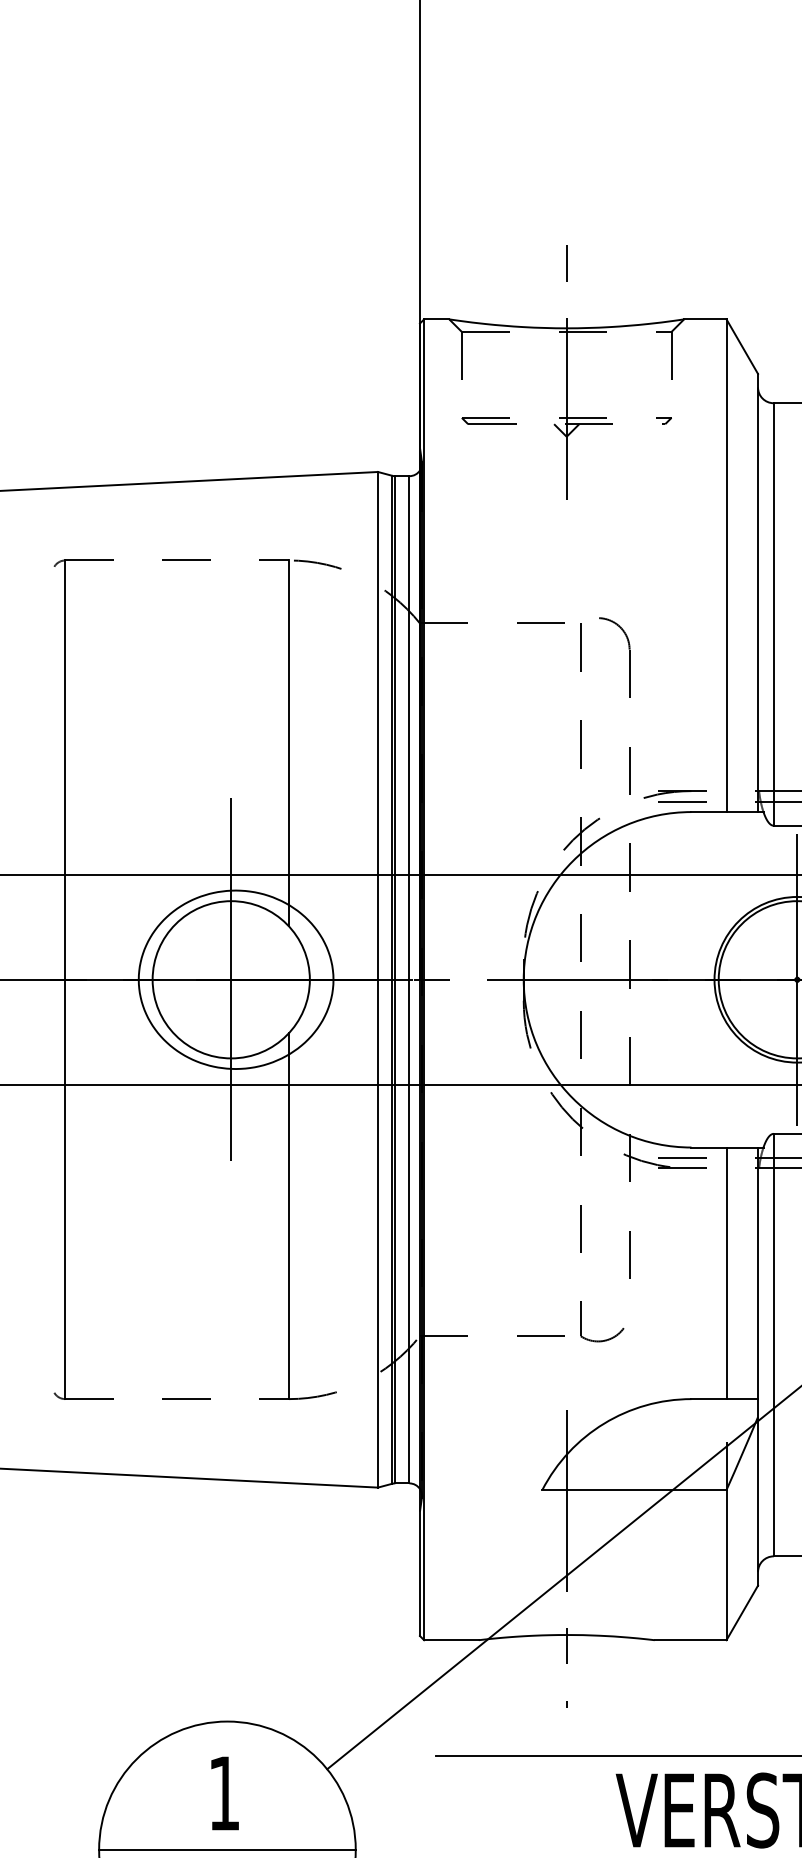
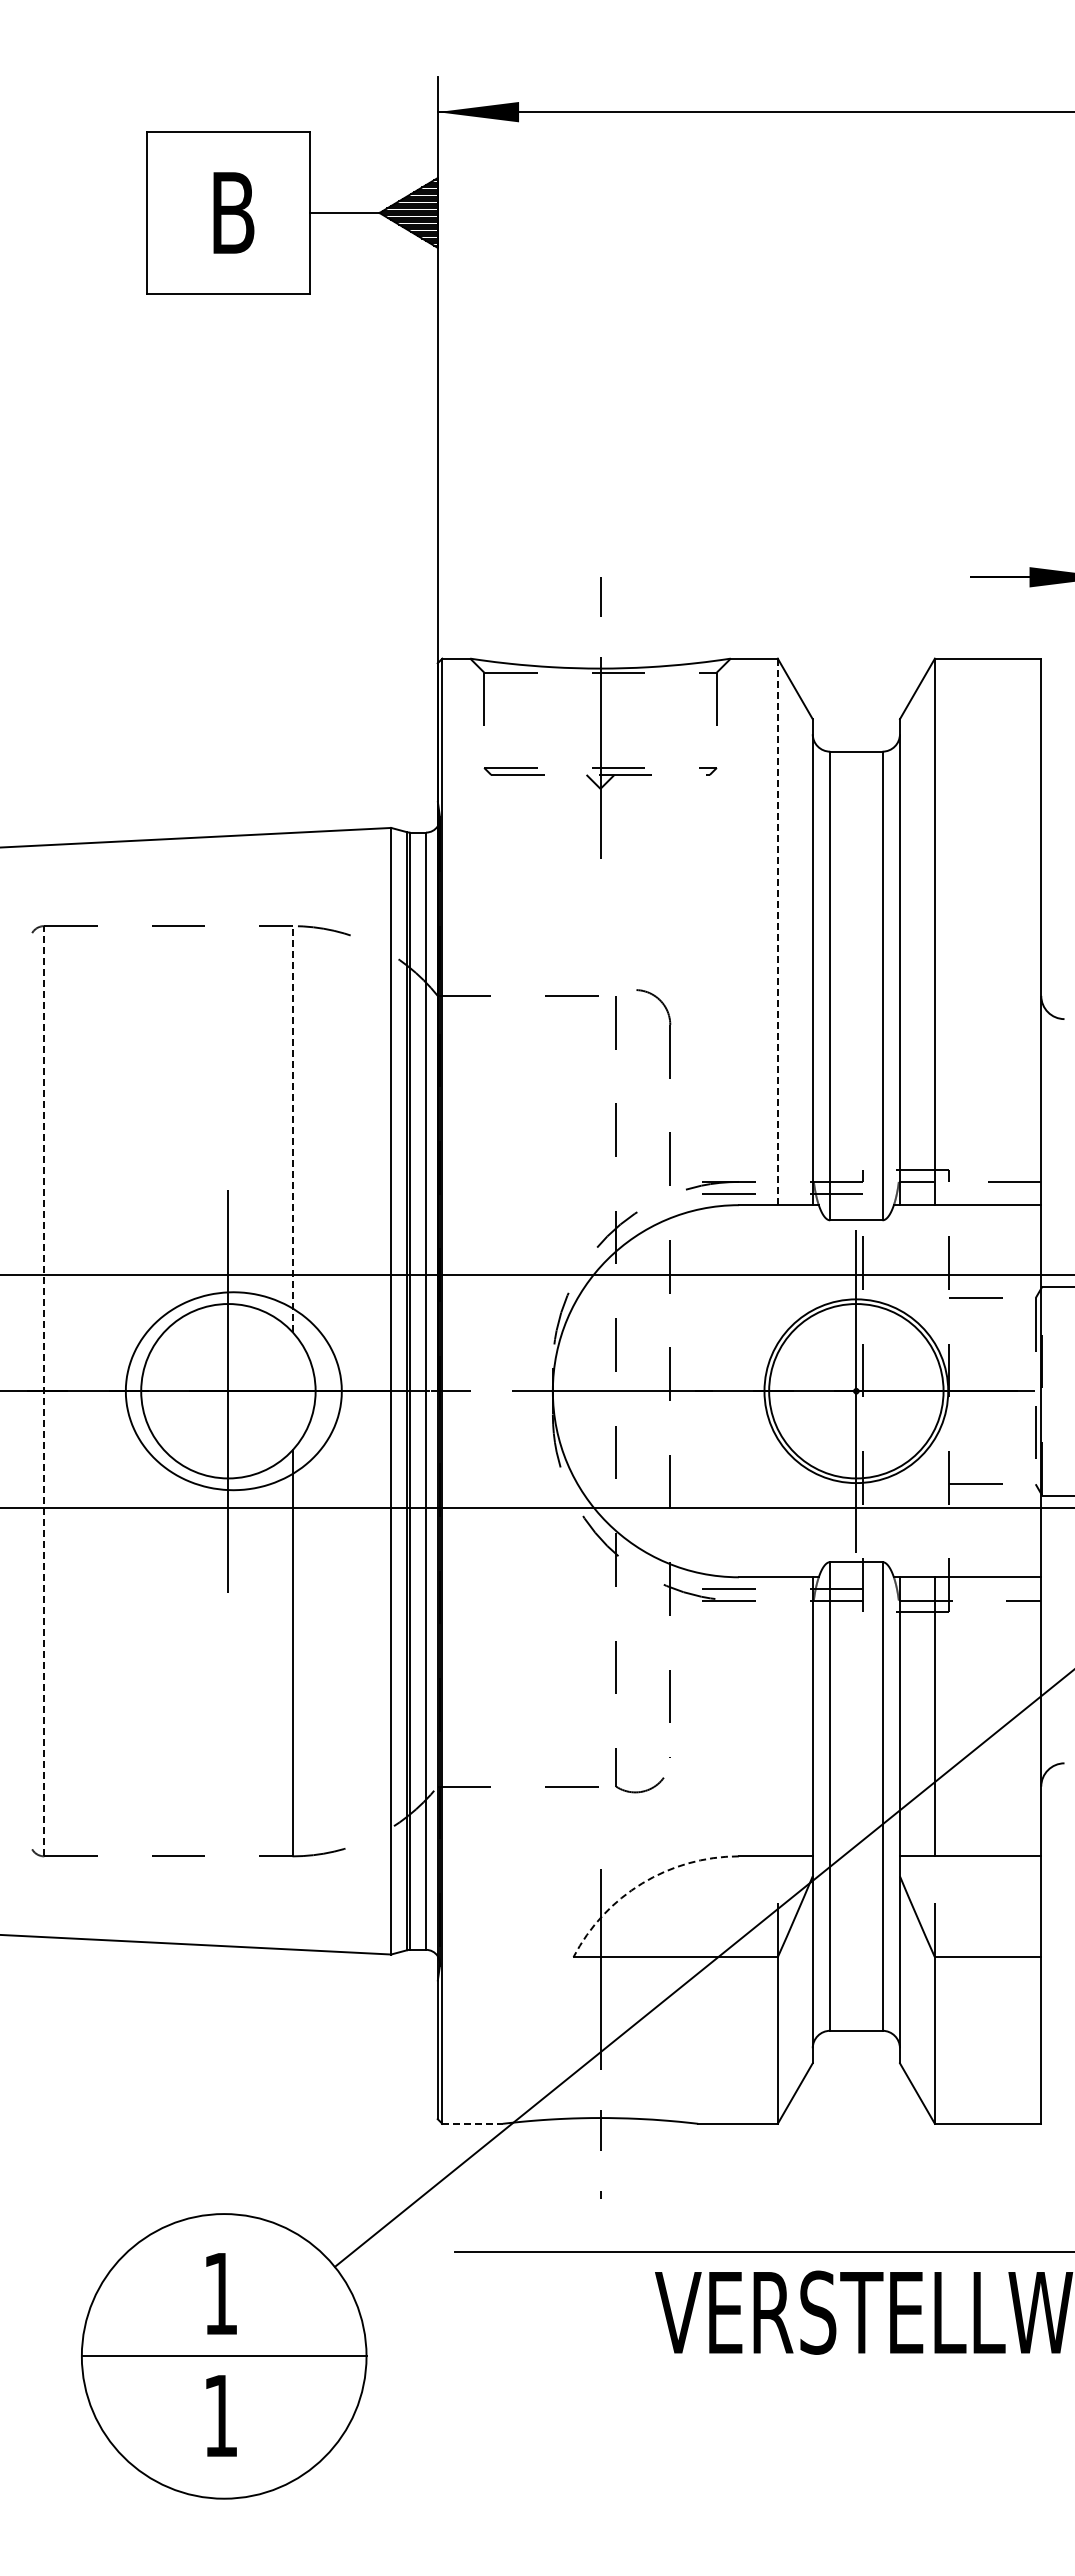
line: (726, 566) -> (777, 932), solid -> dashed
line: (289, 743) -> (292, 1129), solid -> dashed
line: (65, 979) -> (44, 1390), solid -> dashed
line: (726, 1273) -> (777, 1716), removed
arc: (604, 1423) -> (642, 1883), solid -> dashed
line: (452, 1639) -> (473, 2123), solid -> dashed

